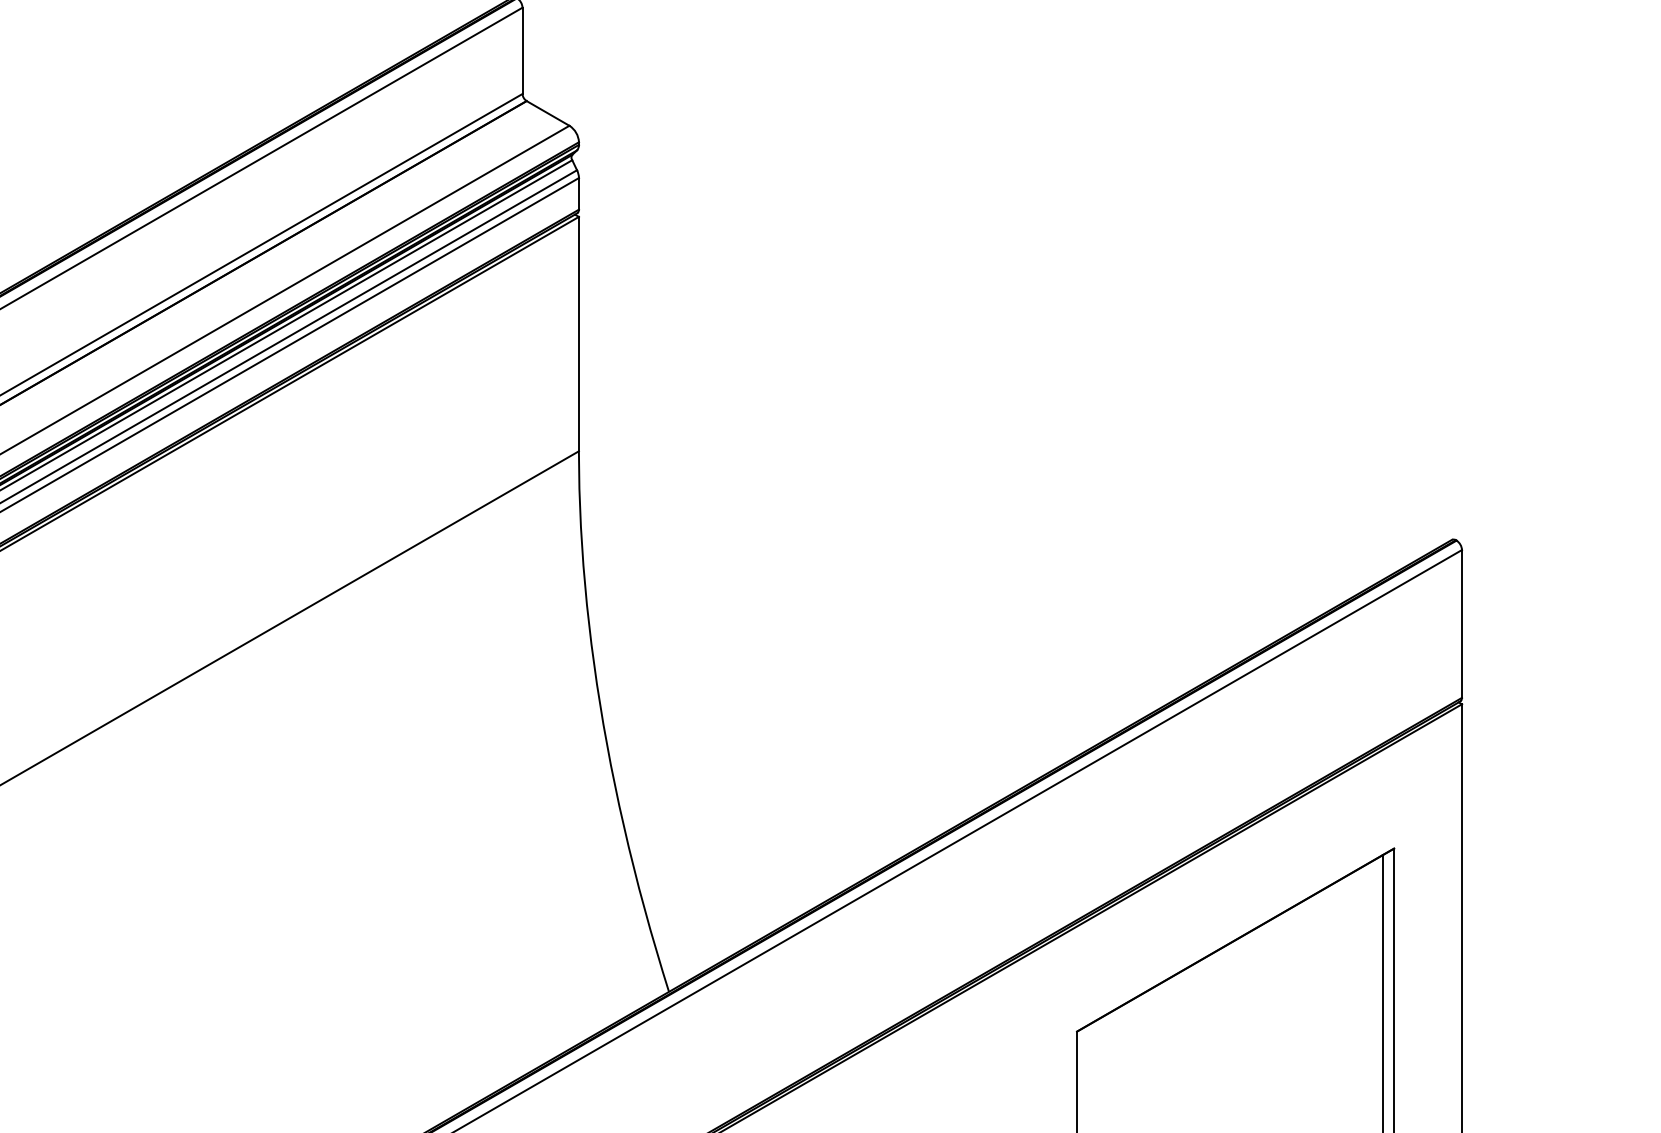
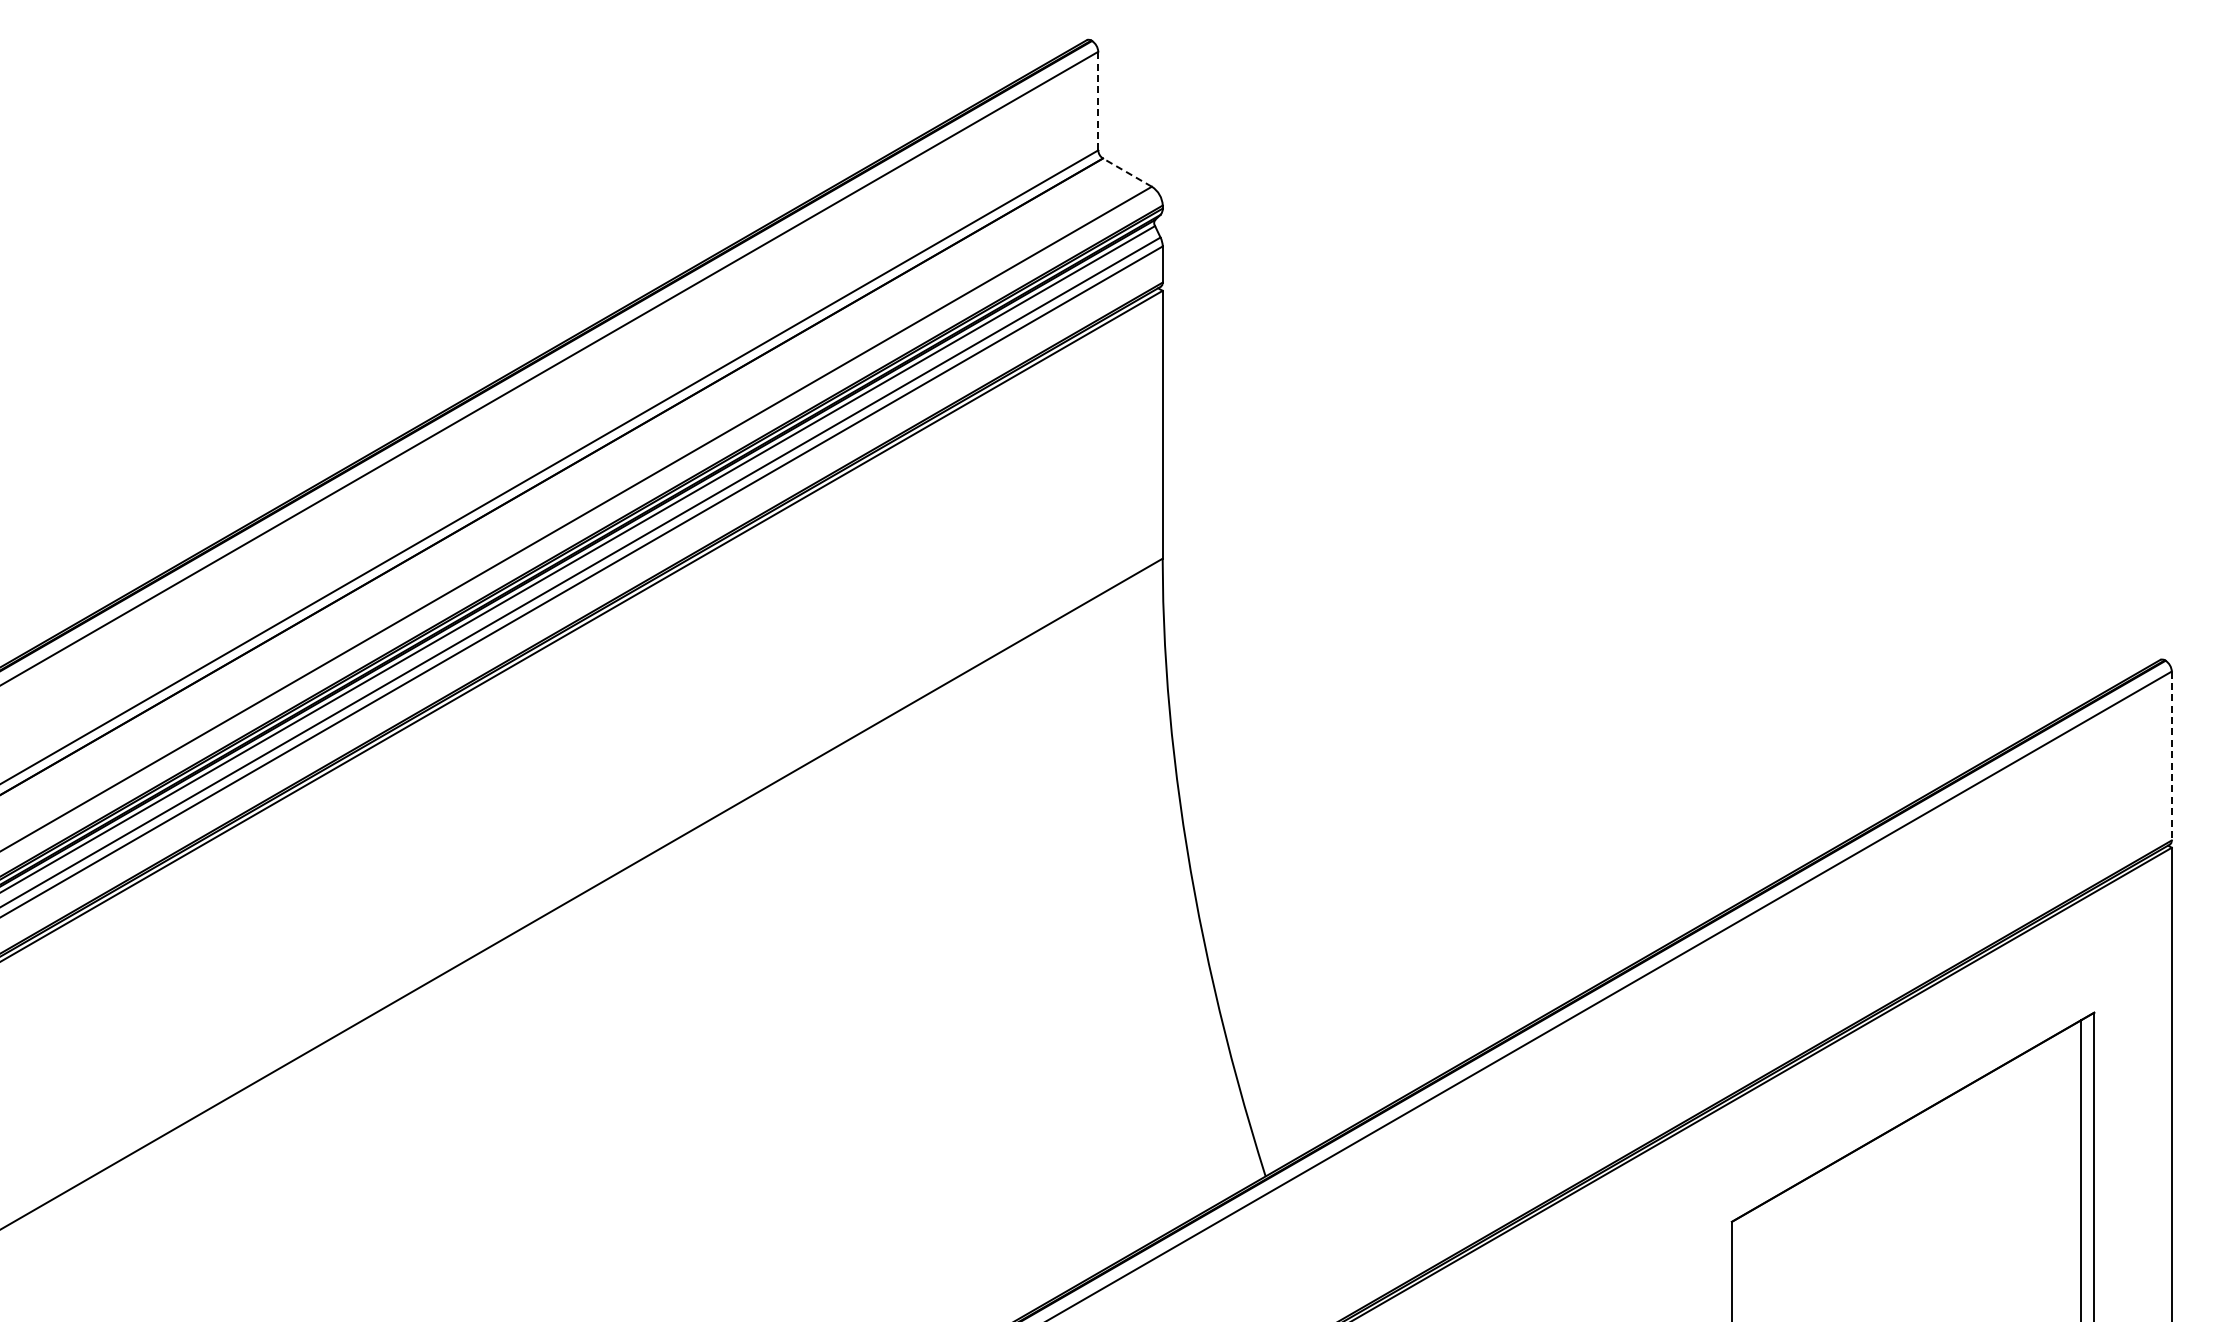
line: (522, 50) -> (1098, 100), solid -> dashed
line: (548, 113) -> (1127, 172), solid -> dashed
line: (1461, 624) -> (2171, 756), solid -> dashed

